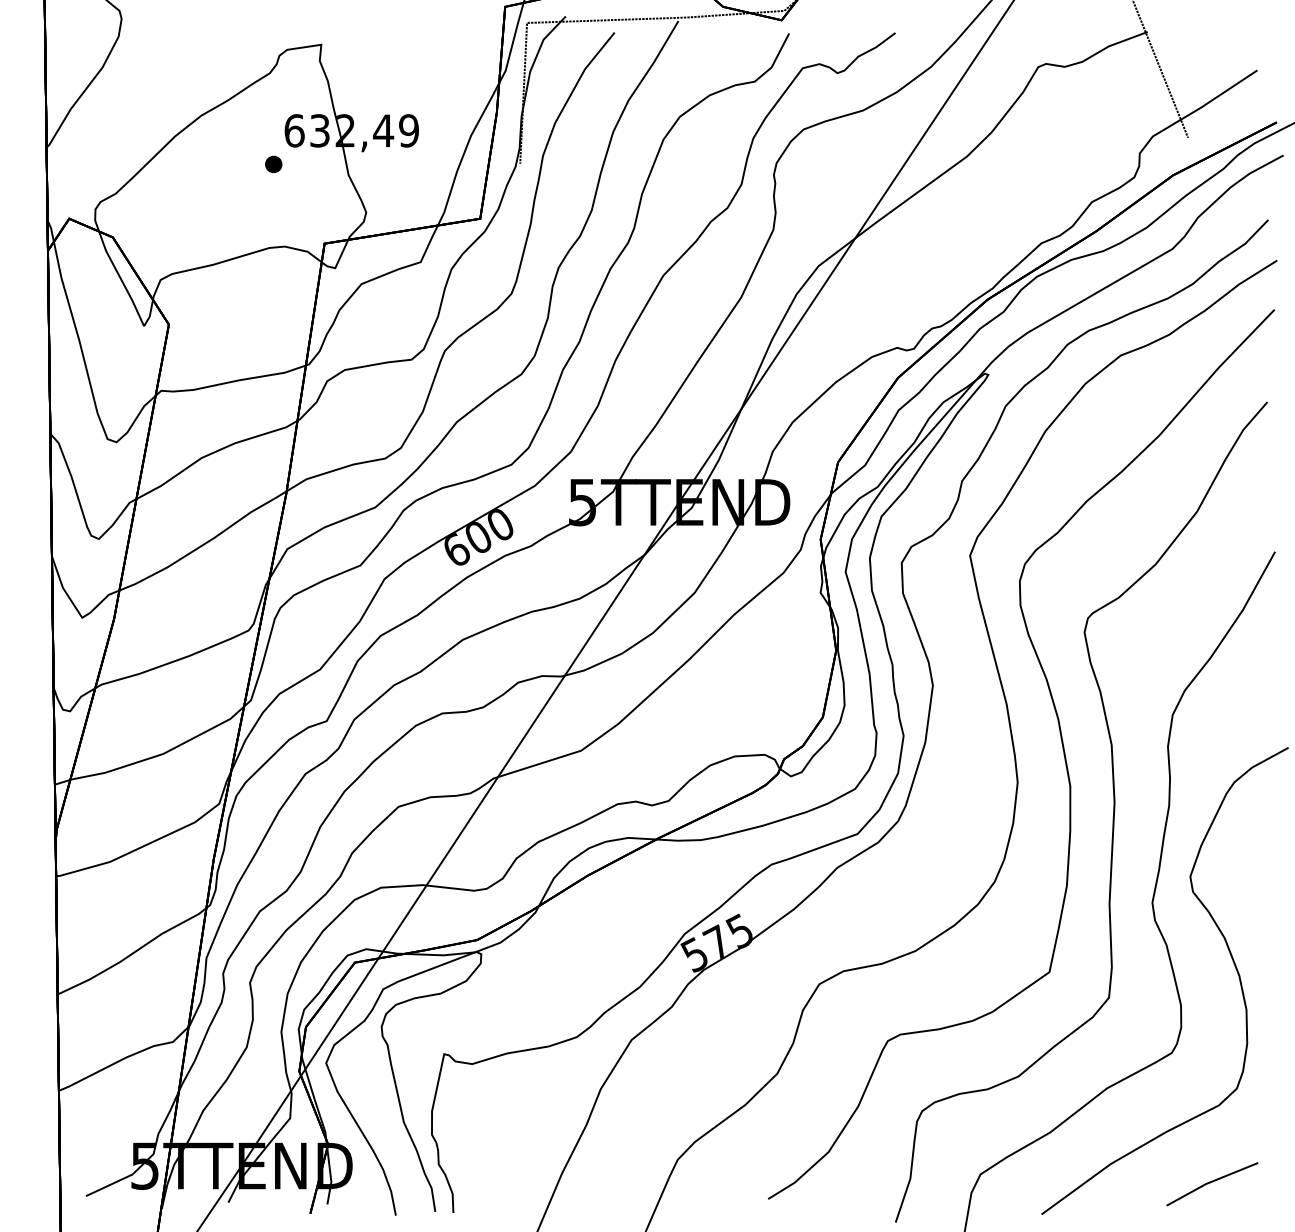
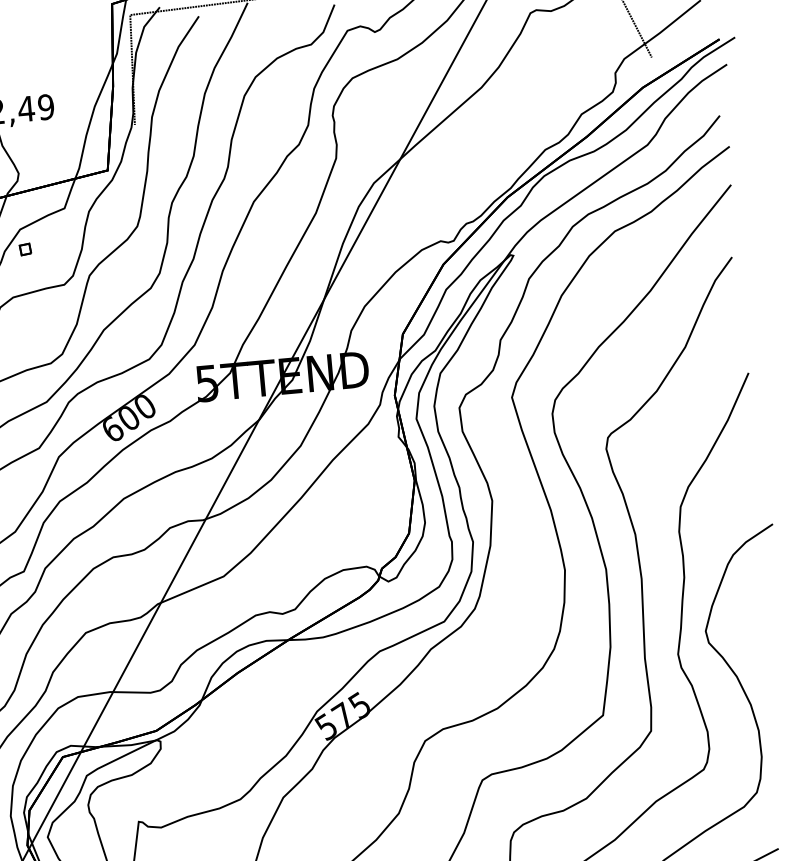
part: (365, 310) -> (25, 249), added

